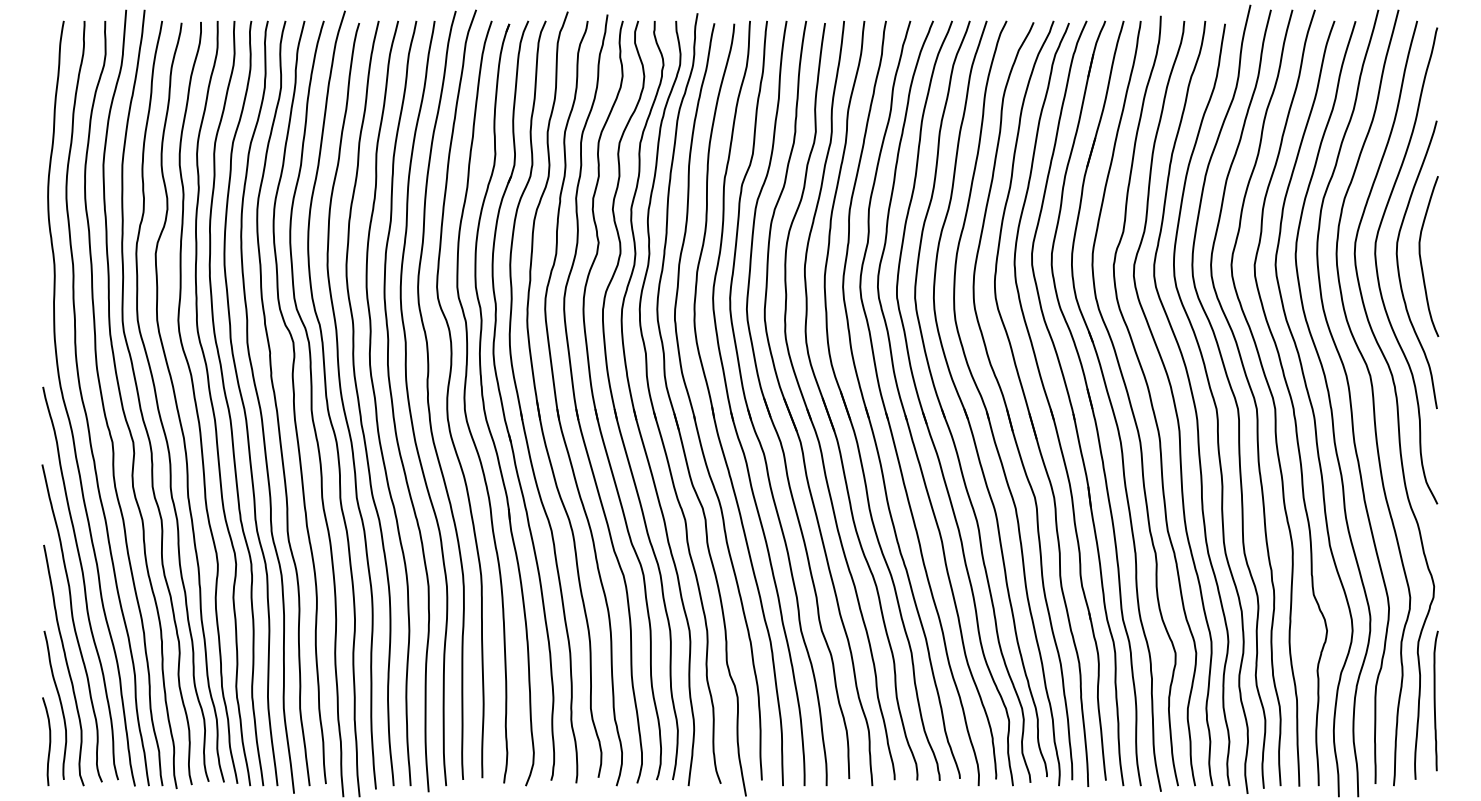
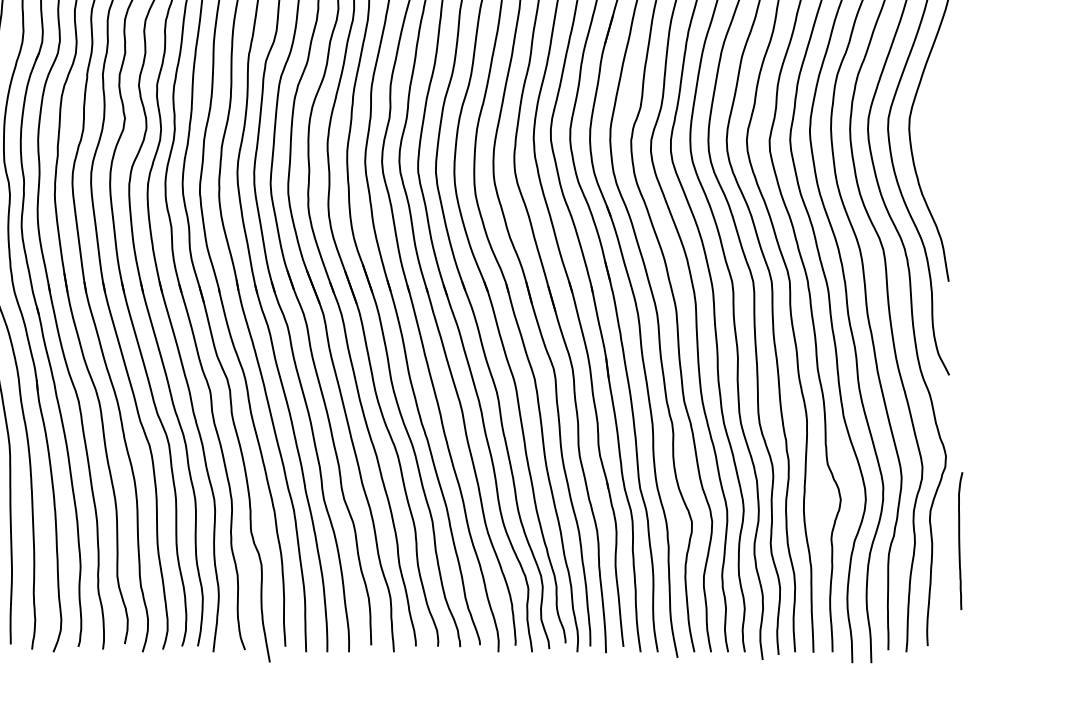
curve: (1421, 257) -> (933, 132), removed
curve: (1435, 700) -> (960, 540), moved

